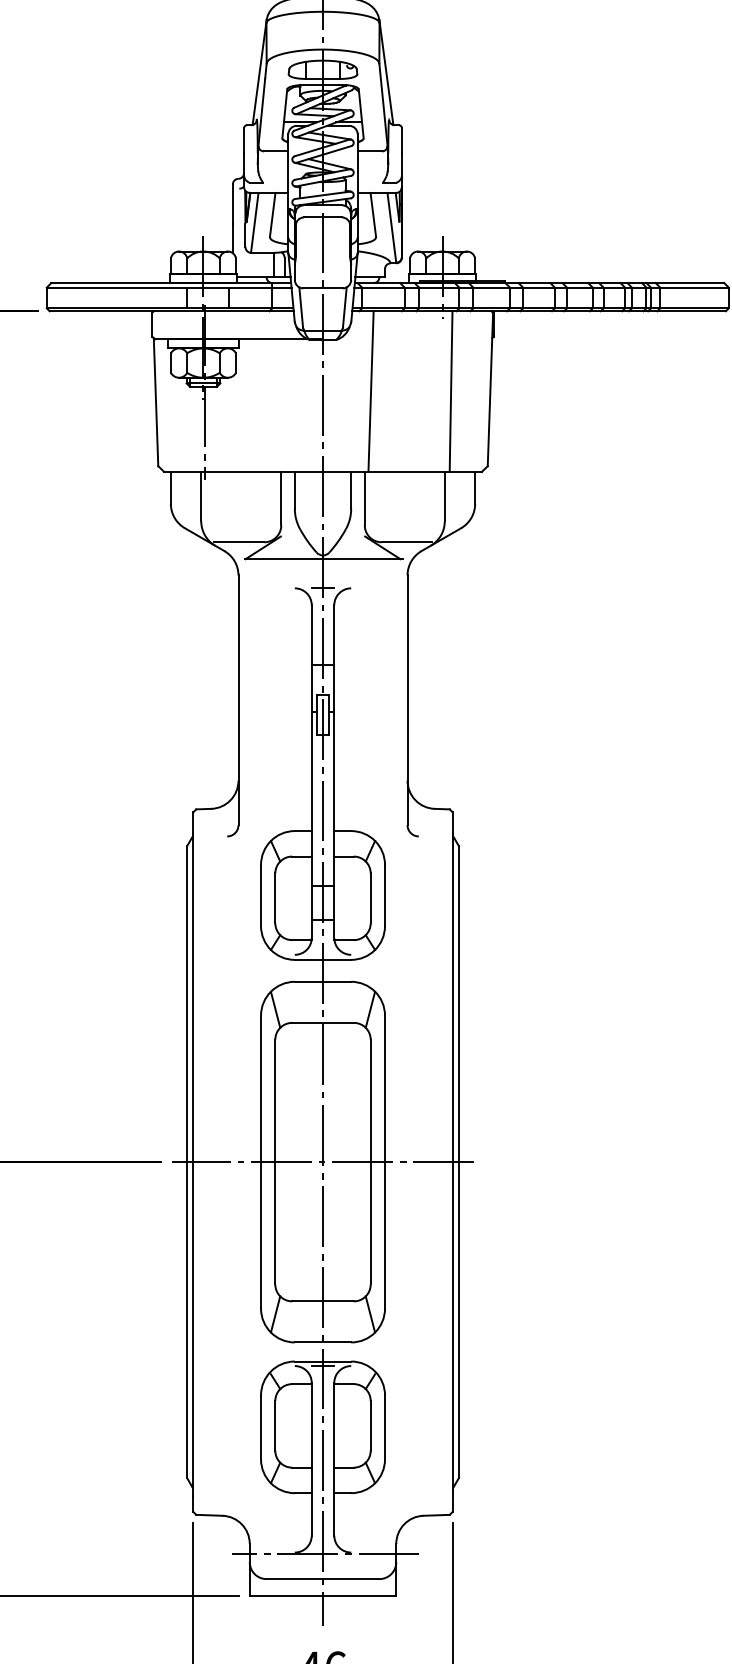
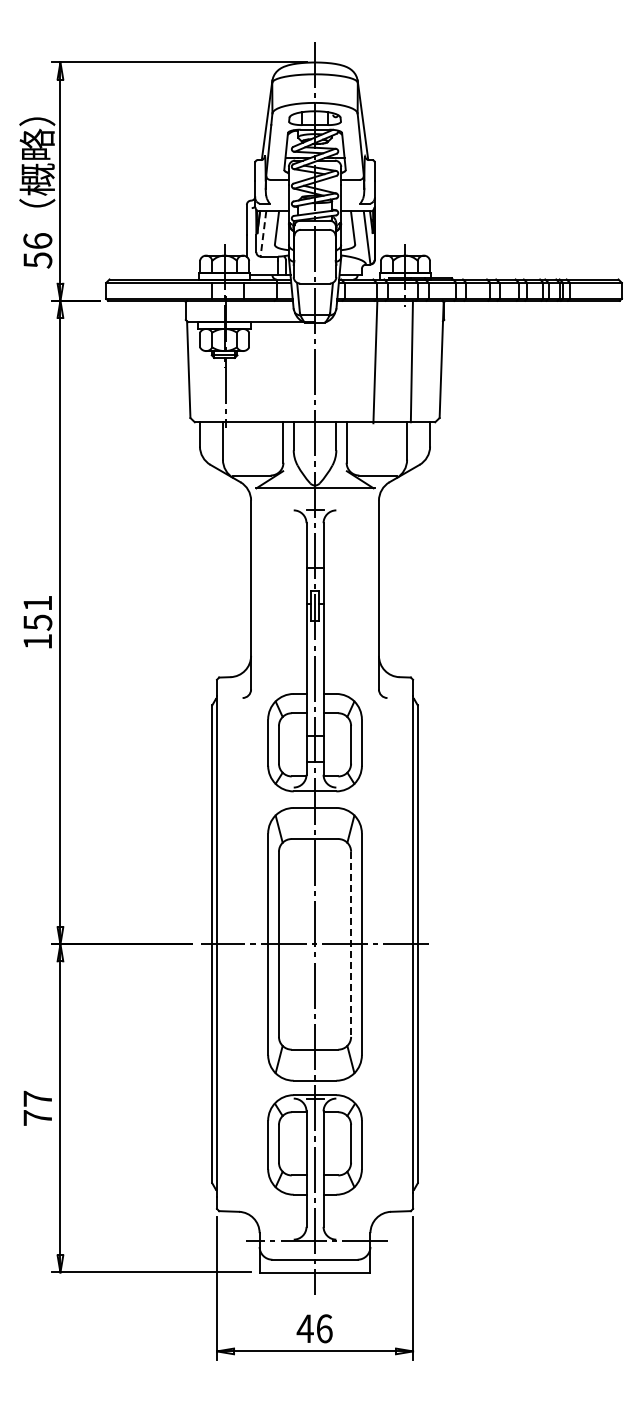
line: (254, 222) -> (263, 233), solid -> dashed
line: (371, 391) -> (375, 362), moved
line: (371, 1162) -> (351, 944), solid -> dashed

